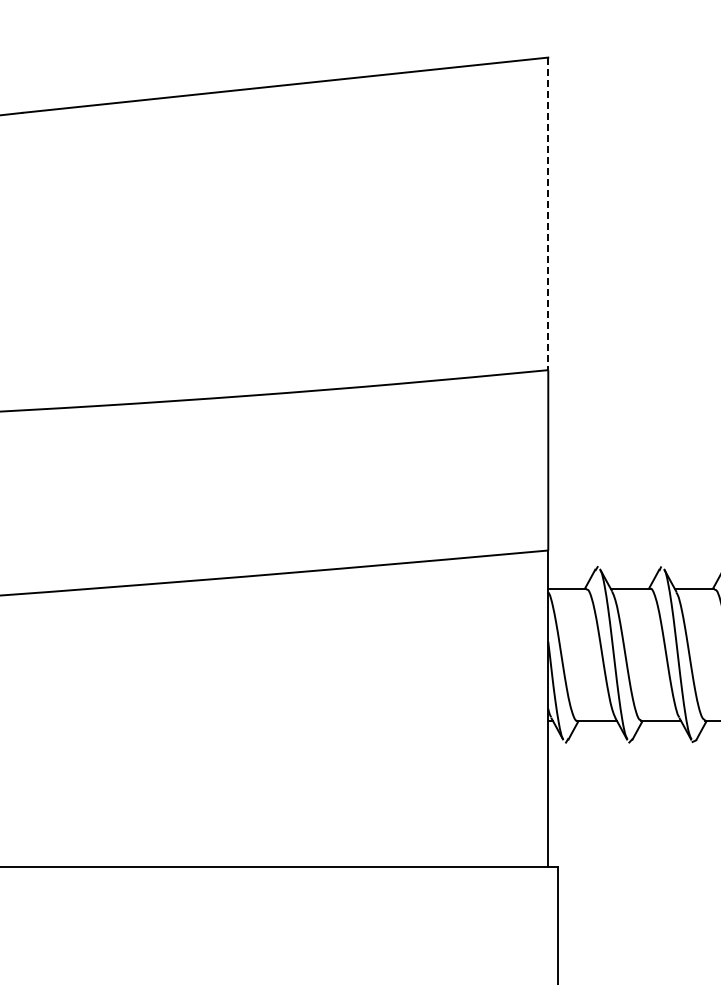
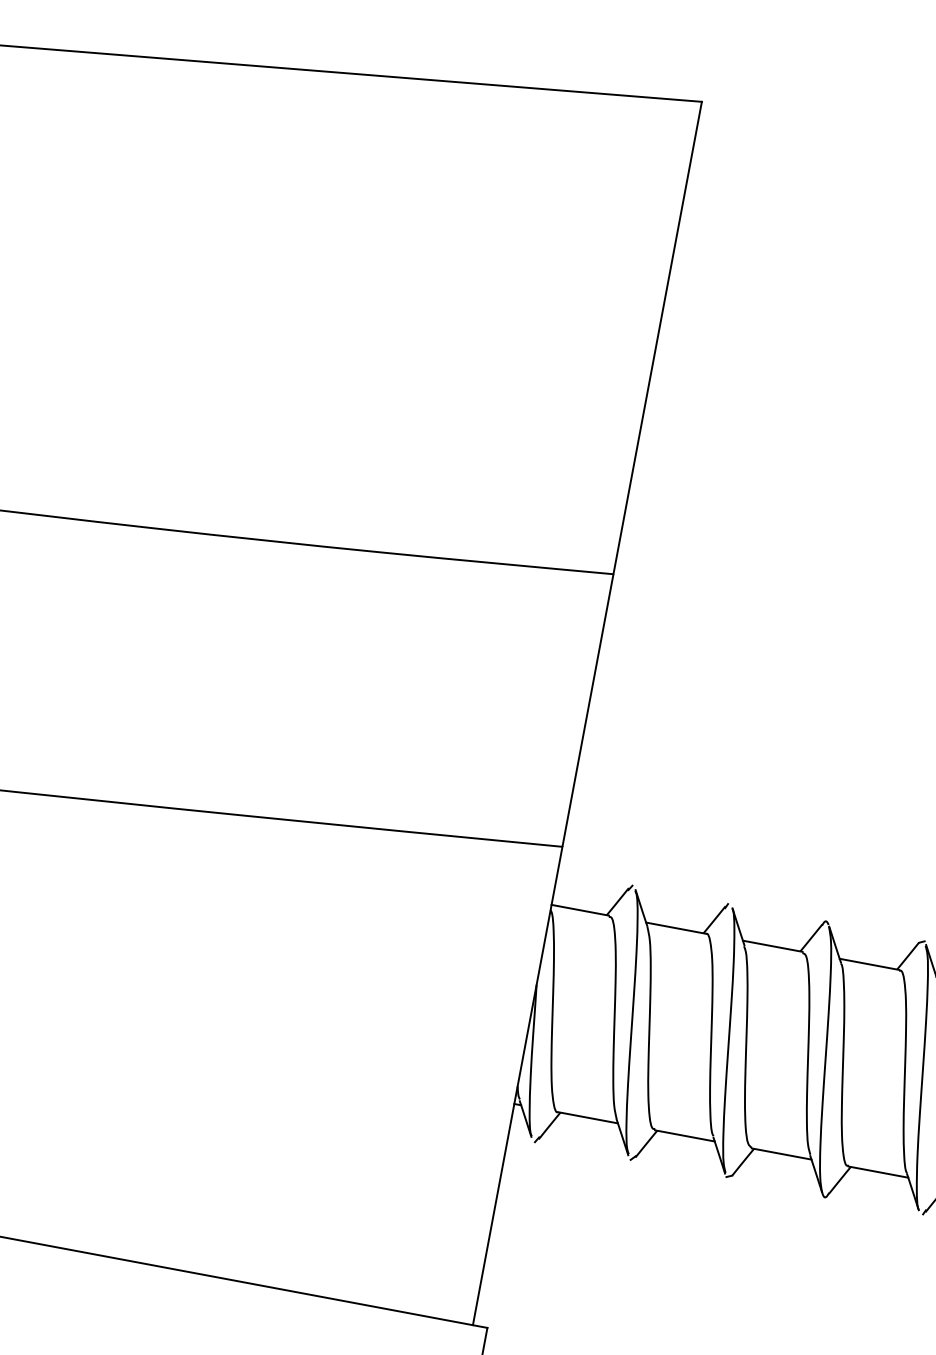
line: (548, 214) -> (657, 339), dashed -> solid

